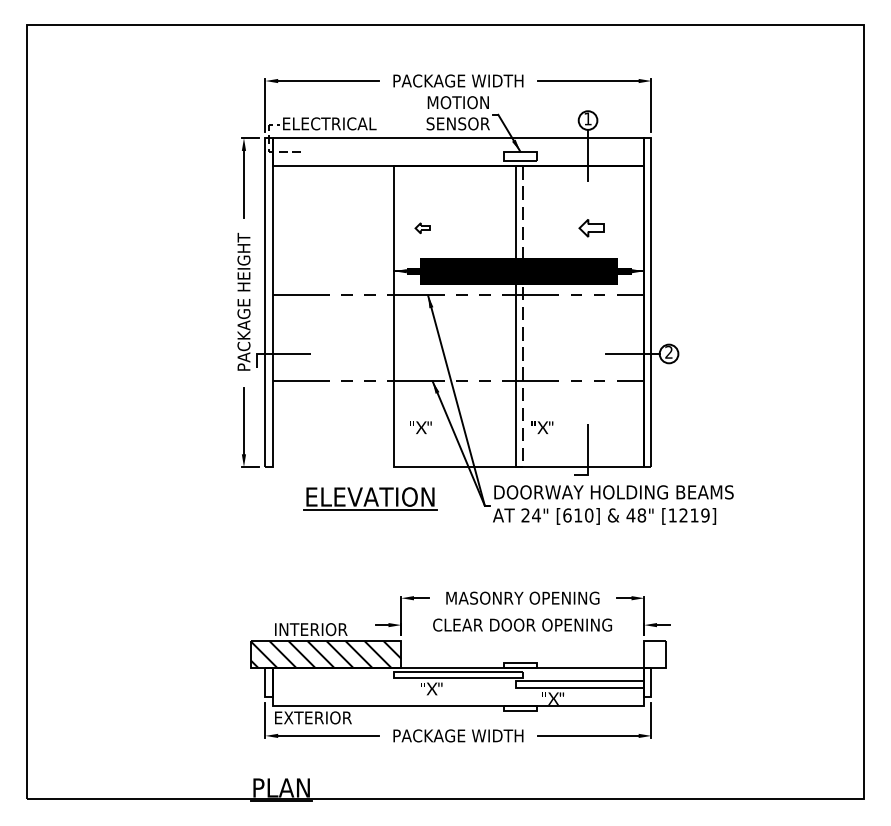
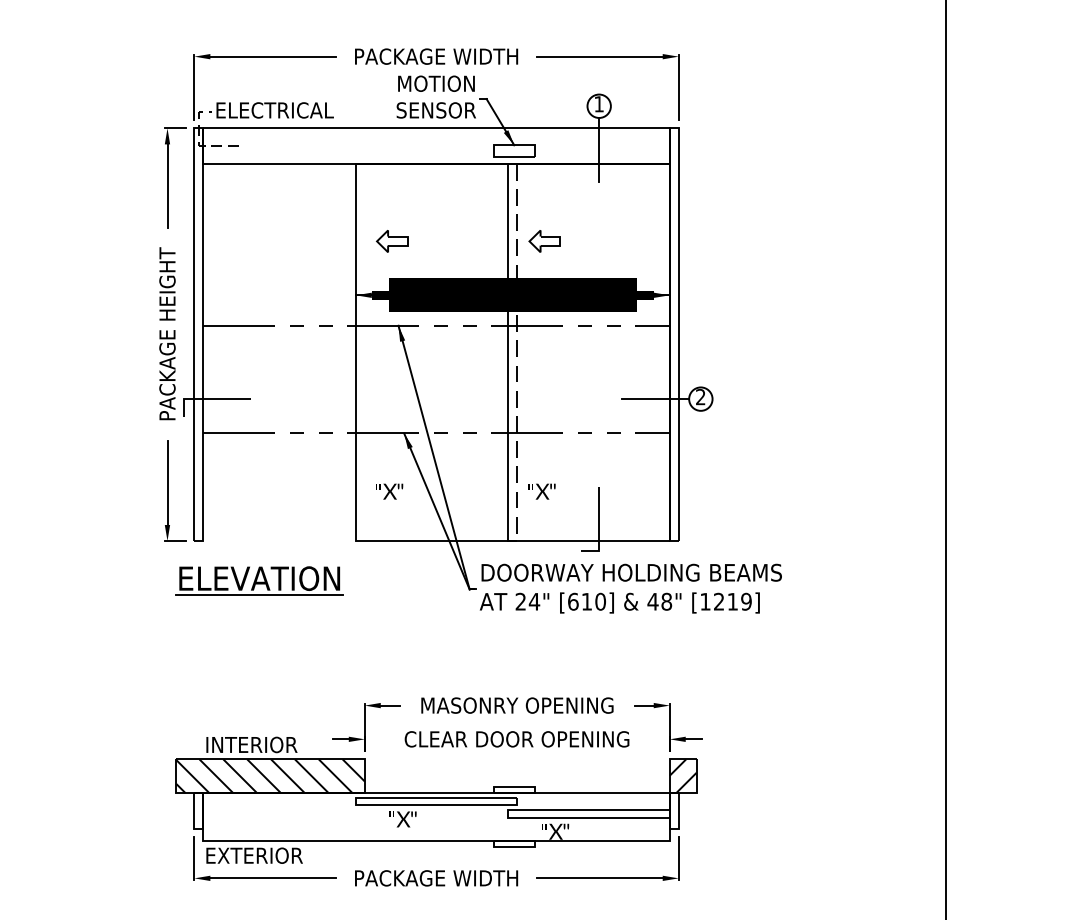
part: (422, 228) -> (391, 241), size x1.67
part: (591, 228) -> (544, 241), moved
part: (370, 498) -> (259, 580), moved
hatch: (654, 654) -> (682, 776), added

